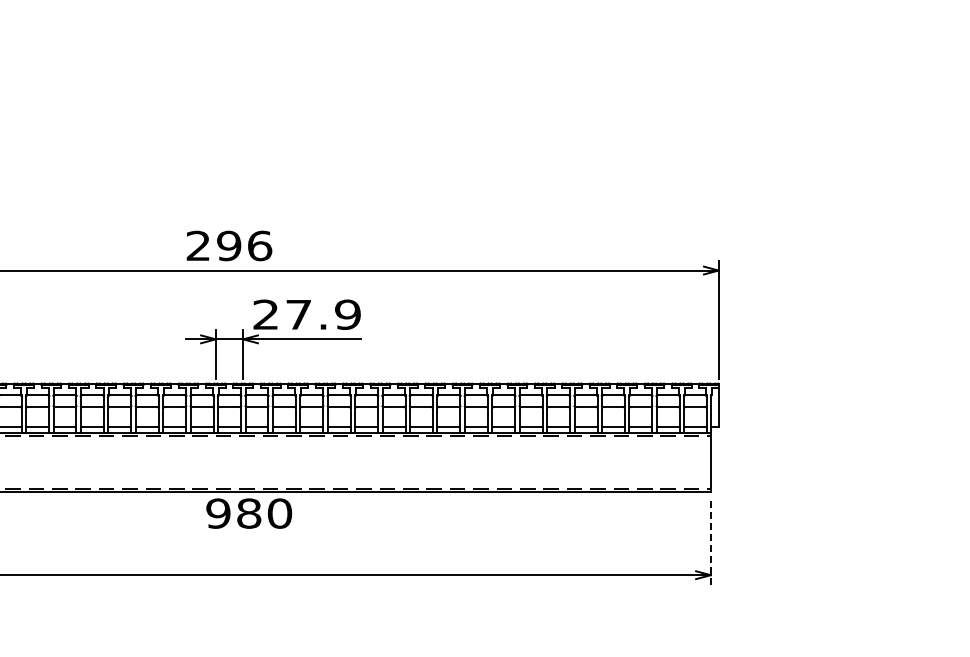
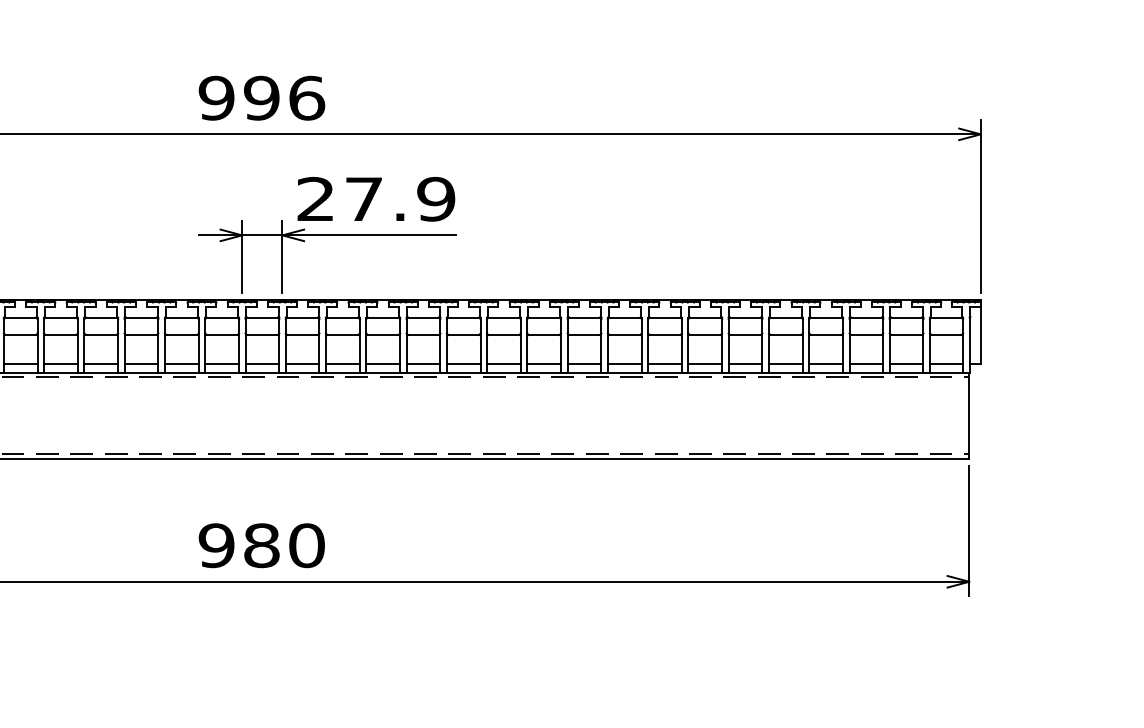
text: (198, 245) -> (216, 97), 296 -> 996
text: (249, 513) -> (262, 545), moved
line: (710, 540) -> (968, 530), dashed -> solid

